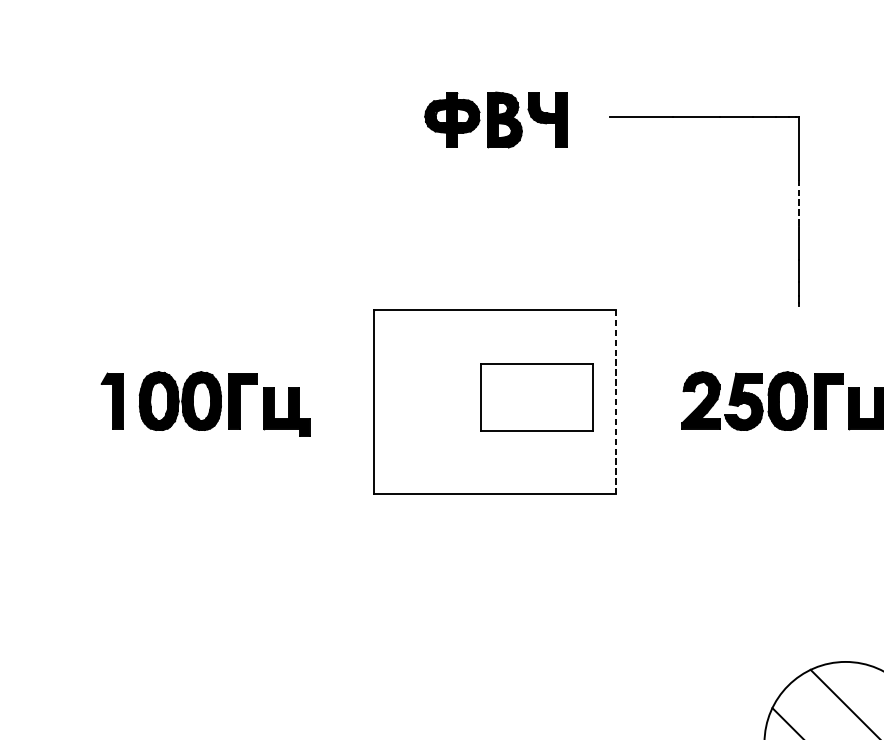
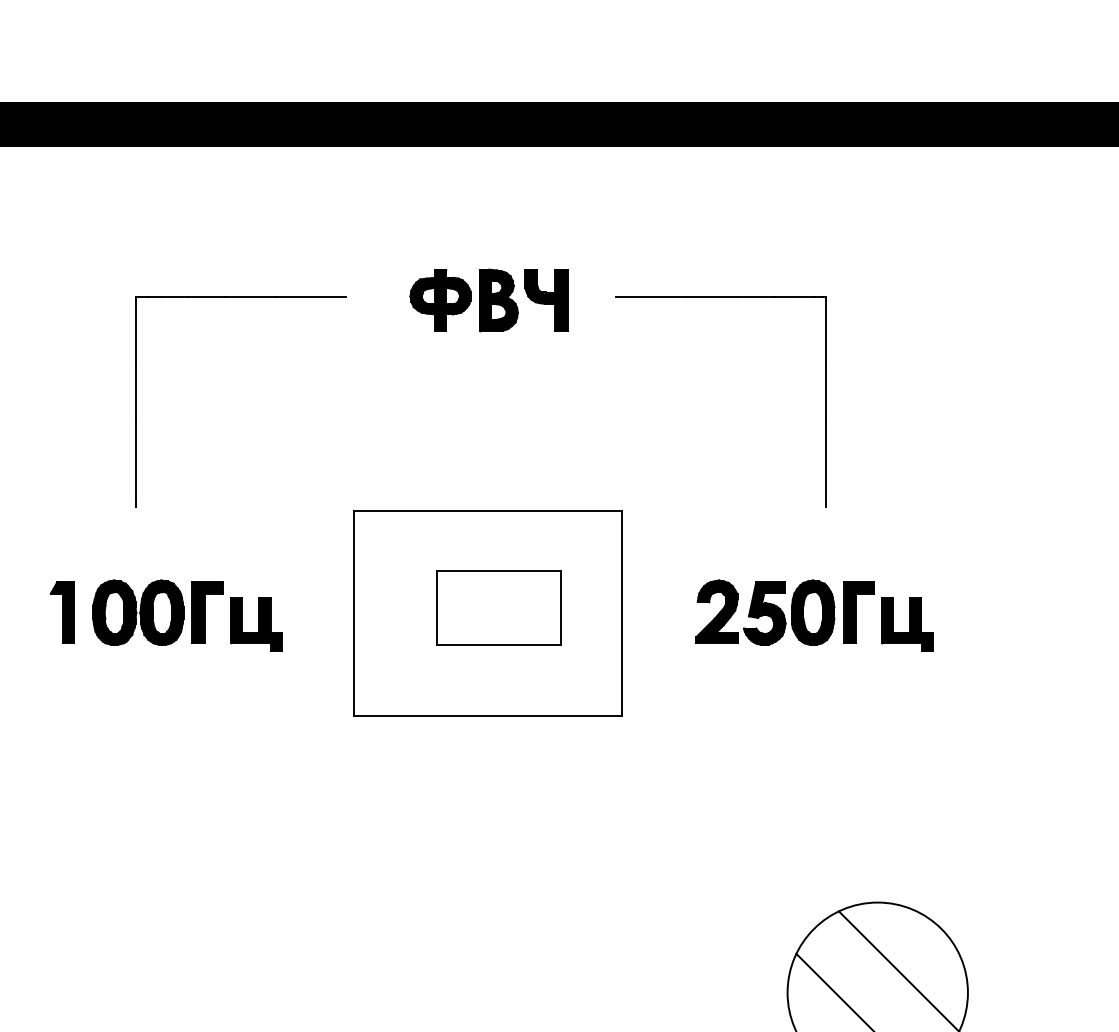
part: (272, 117) -> (240, 297), added
line: (799, 203) -> (826, 393), dashed -> solid
part: (536, 396) -> (498, 607), moved
line: (615, 401) -> (622, 613), dashed -> solid

